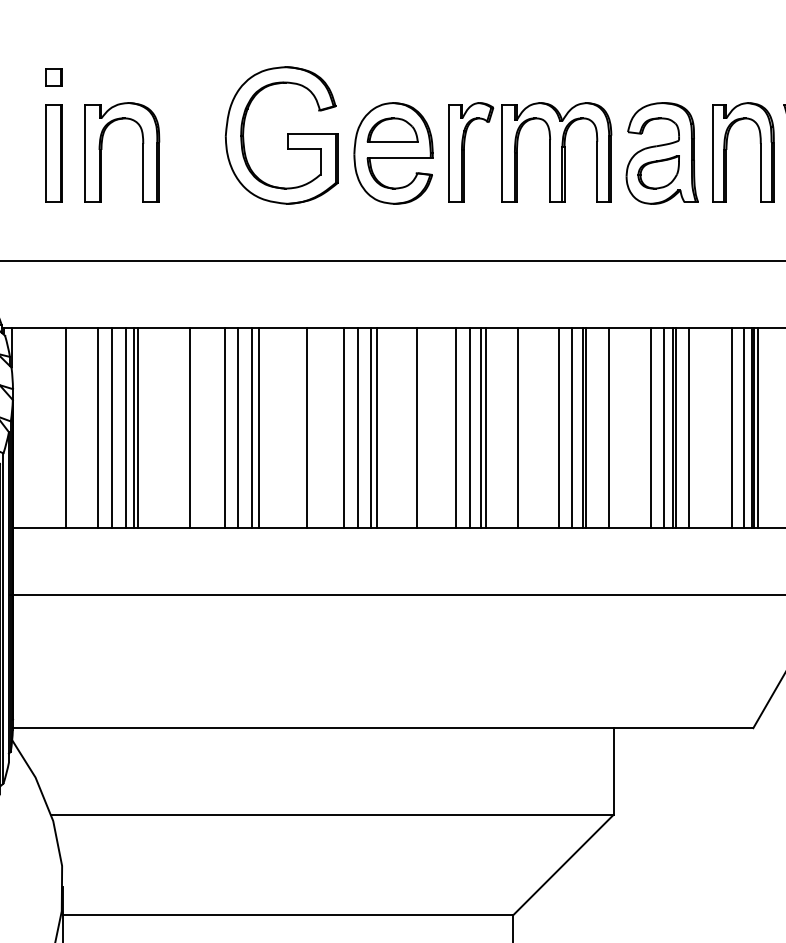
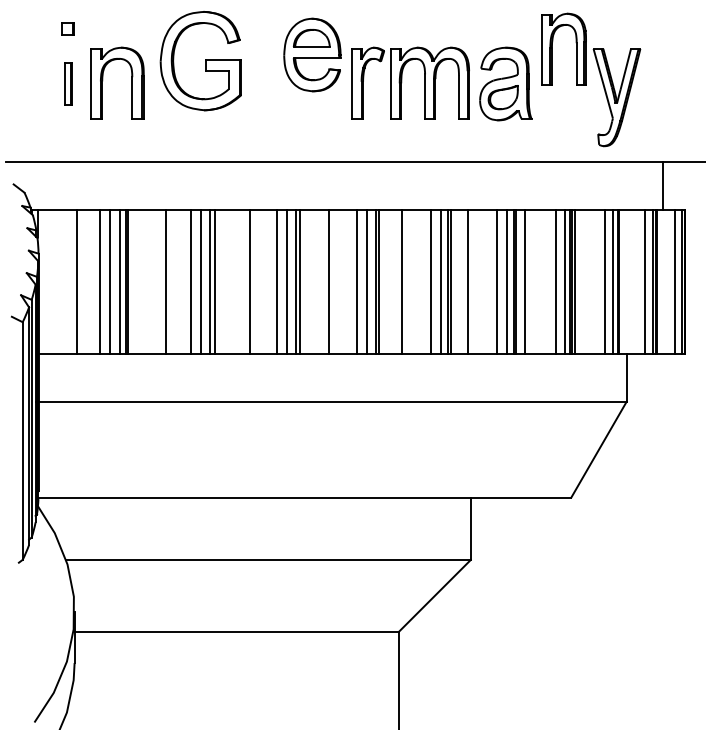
part: (281, 136) -> (200, 61), moved
part: (727, 151) -> (552, 48), moved
part: (53, 152) -> (67, 83), size x0.6
part: (393, 152) -> (312, 54), moved

